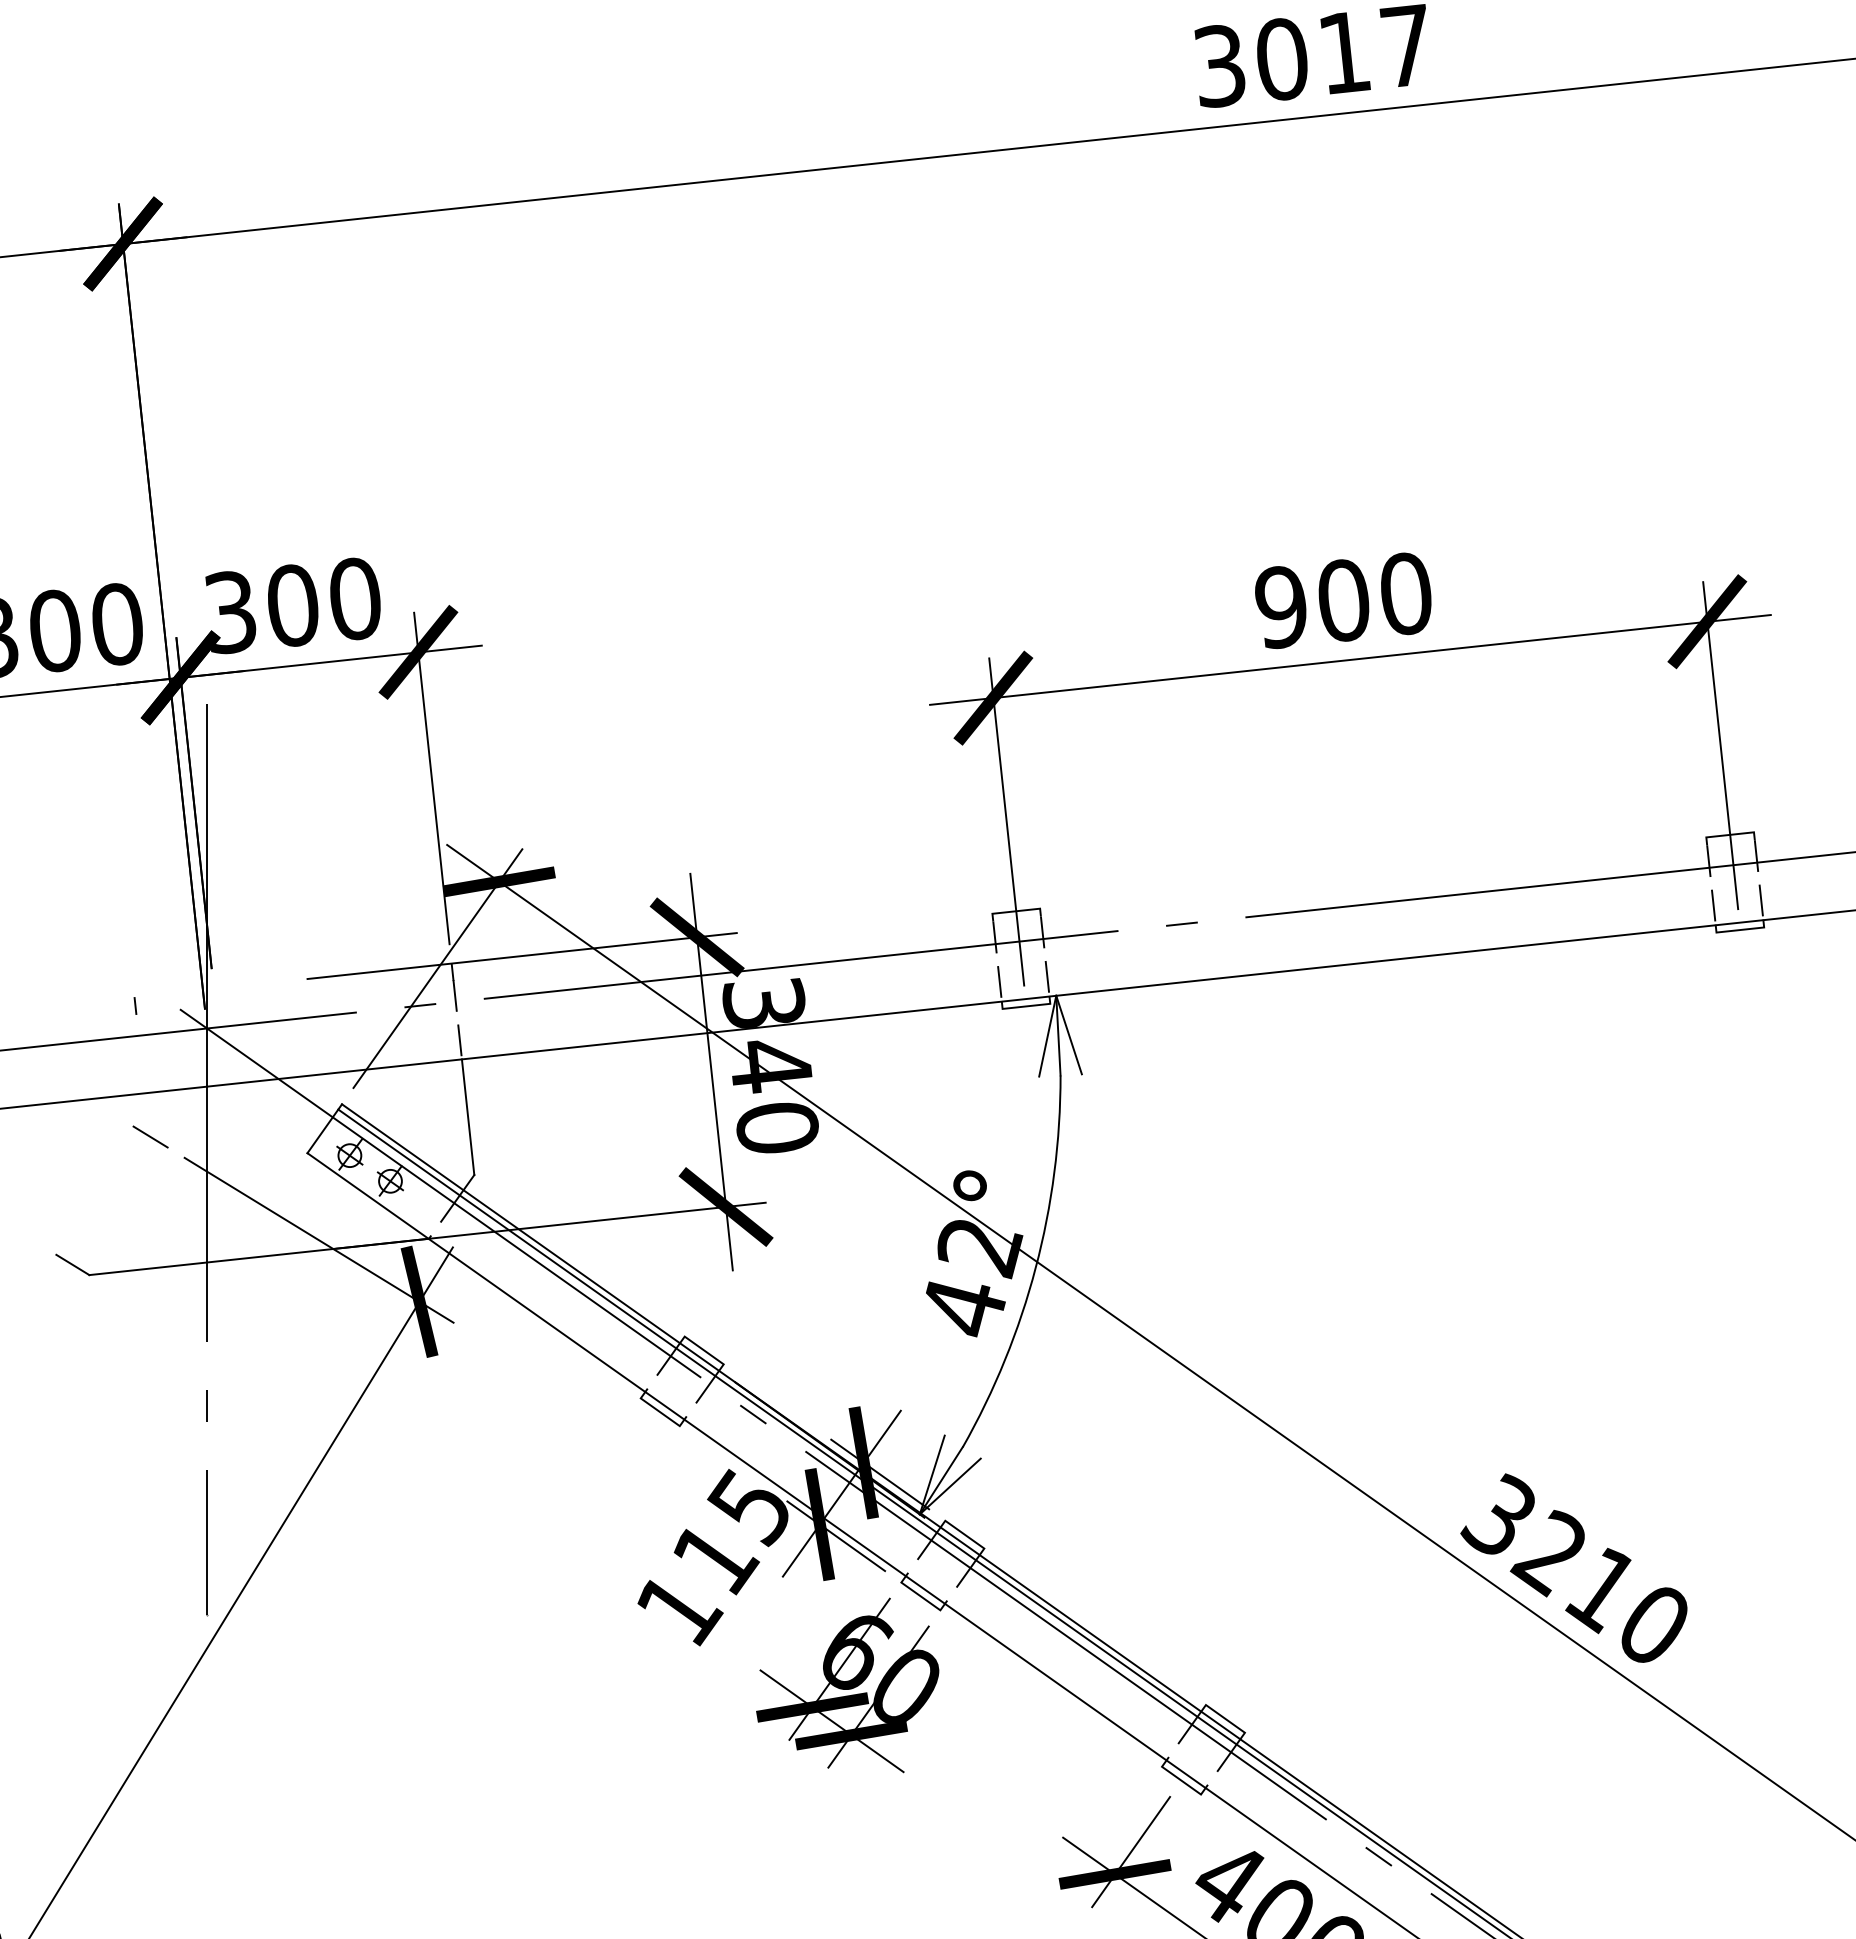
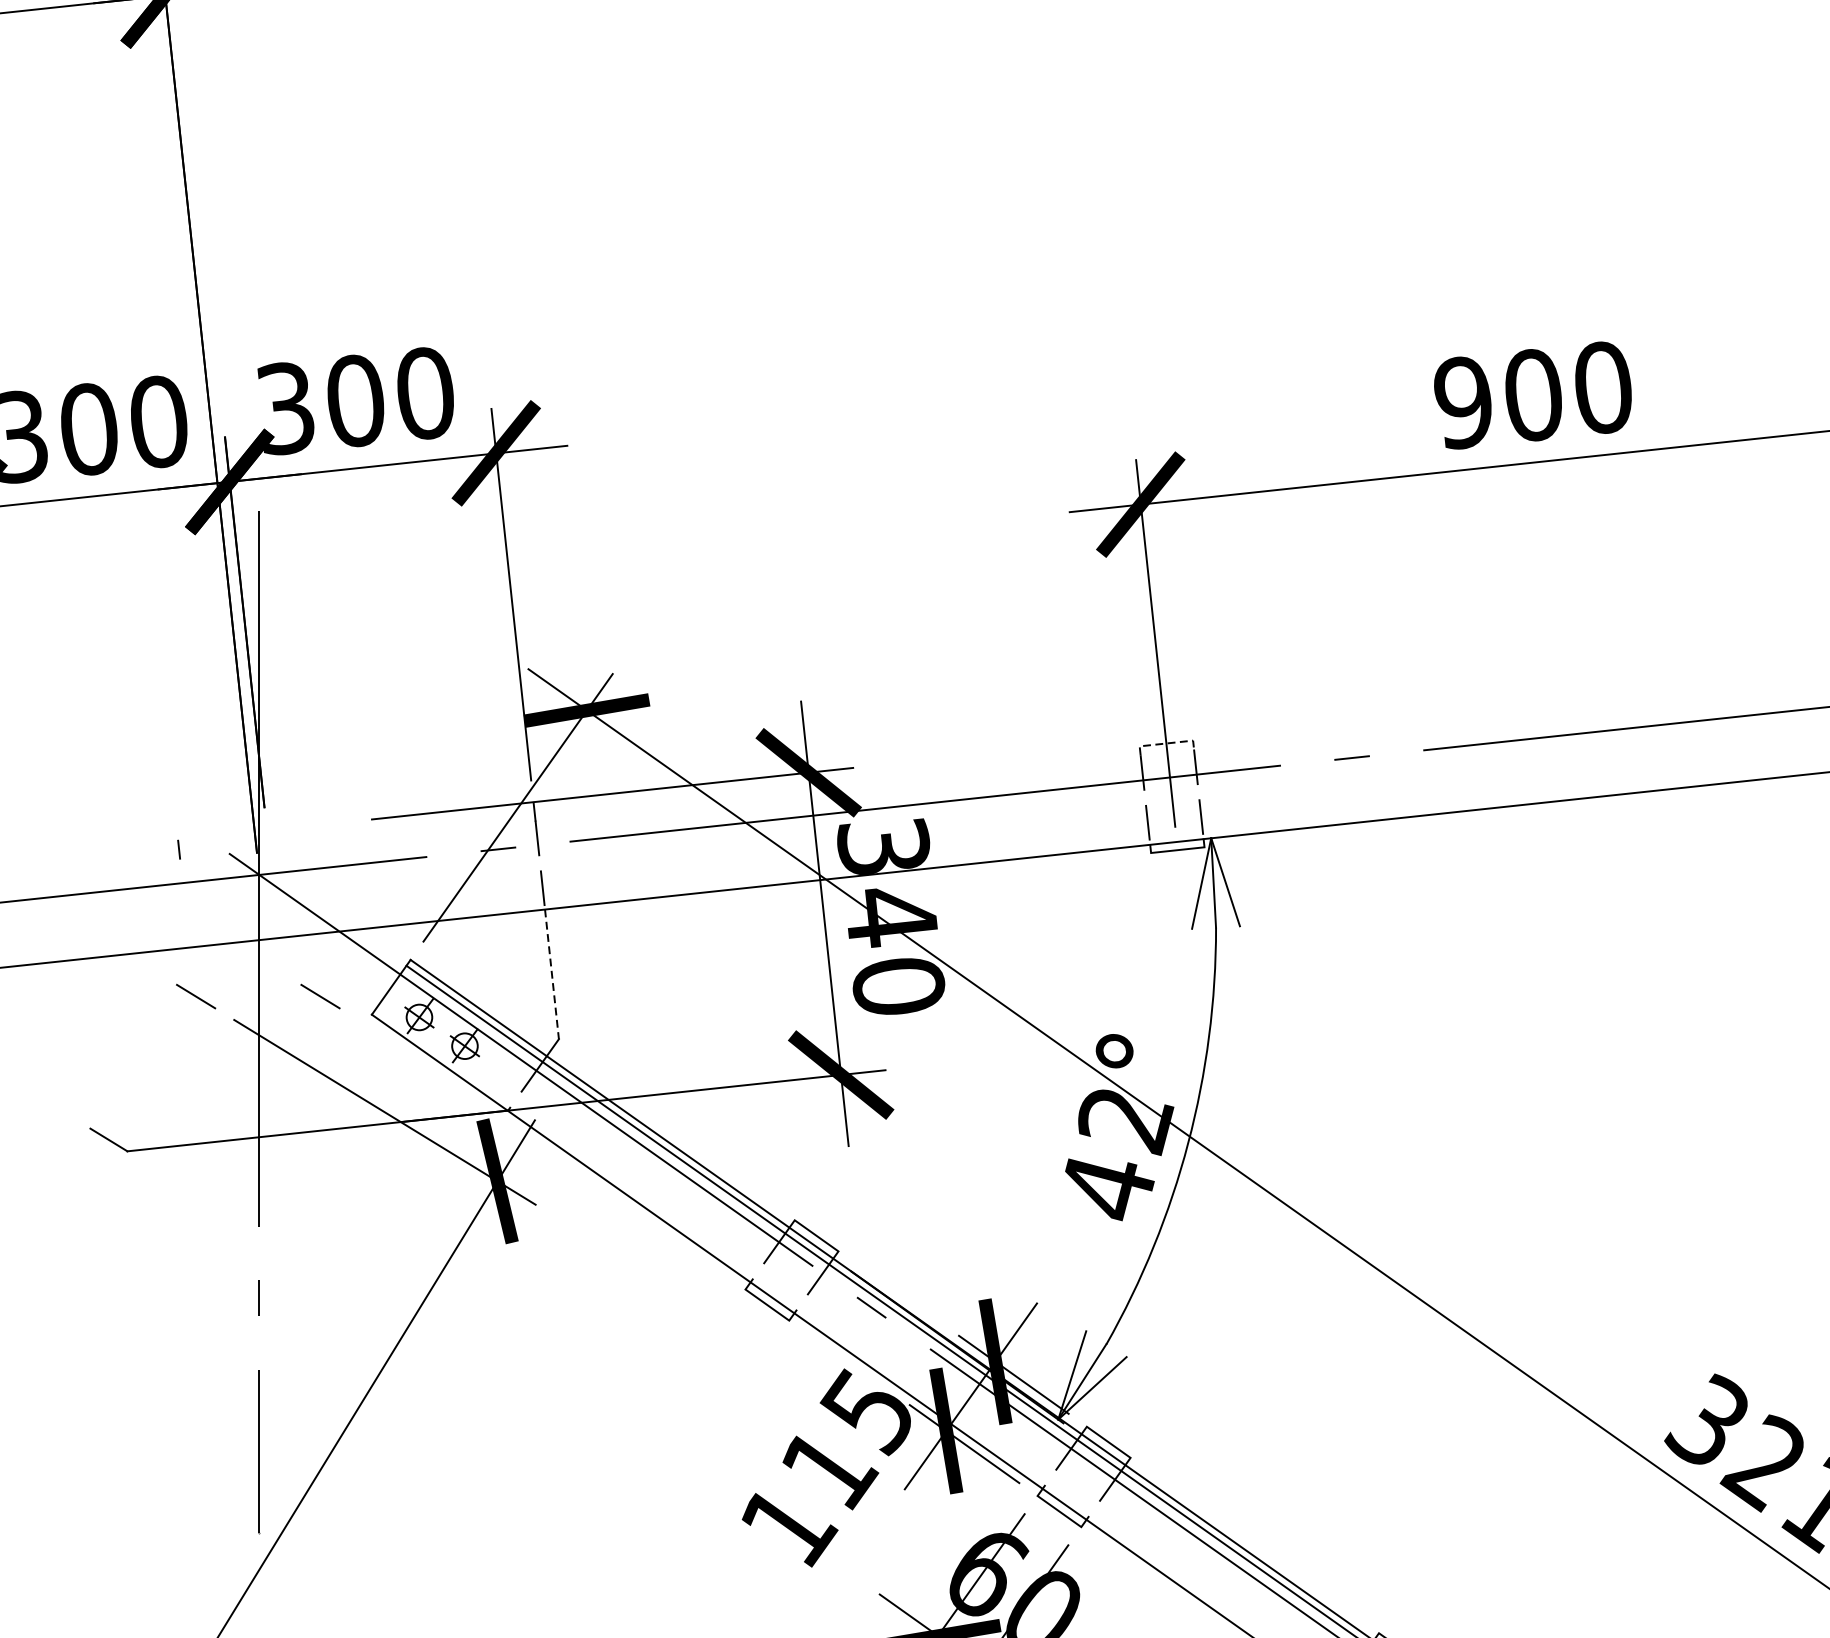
line: (1016, 911) -> (1166, 743), solid -> dashed
line: (468, 1117) -> (552, 974), solid -> dashed
line: (261, 1136) -> (320, 995), added

